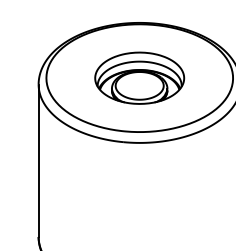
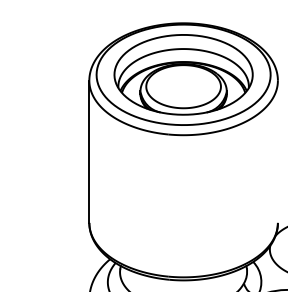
part: (139, 77) -> (183, 74), size x1.67

